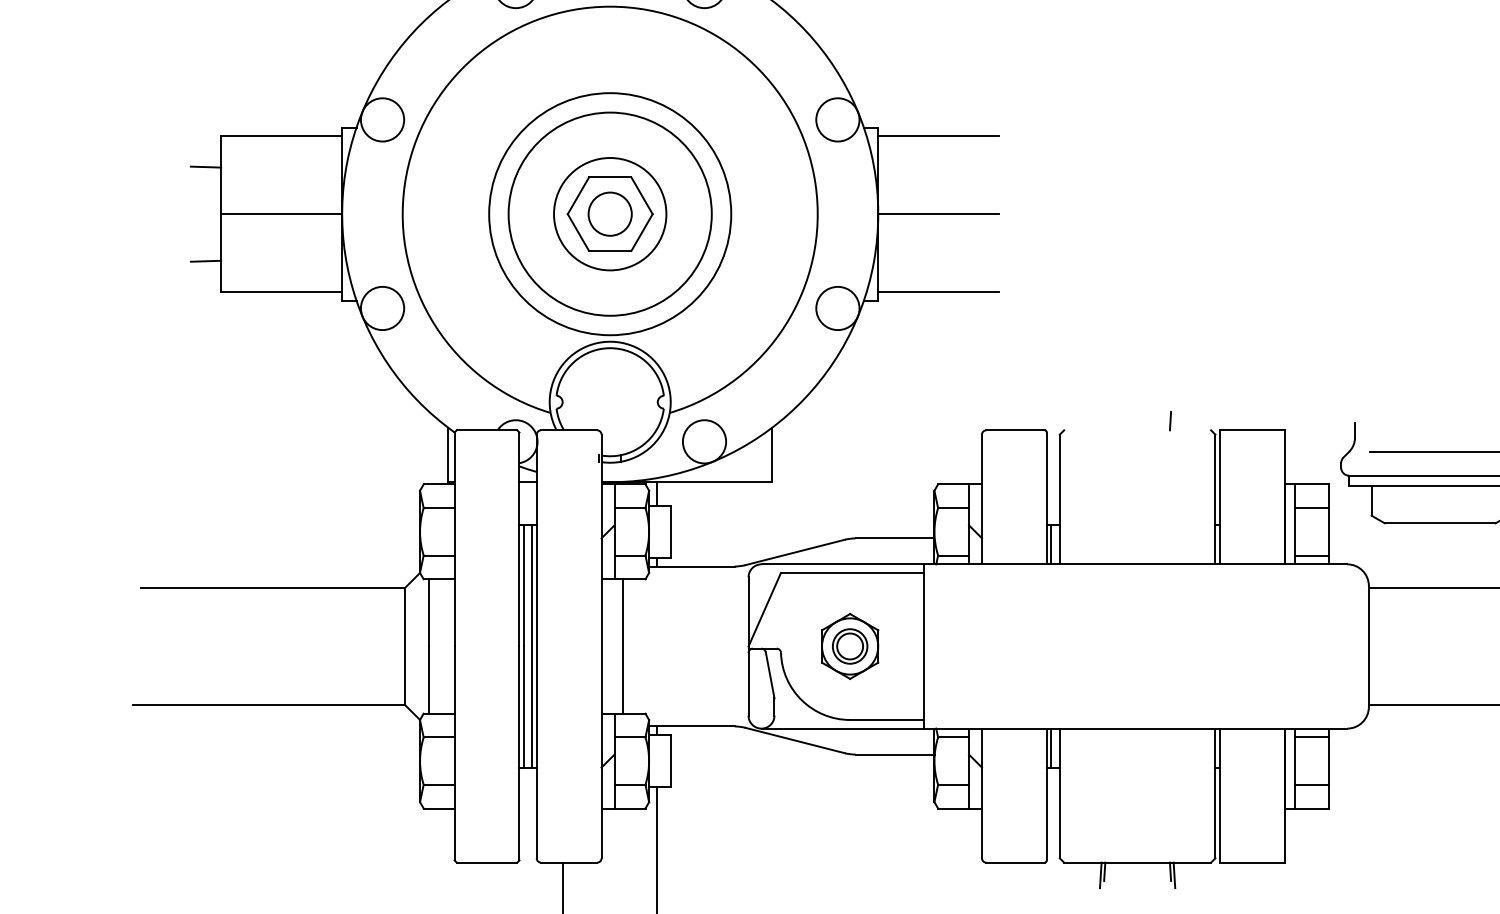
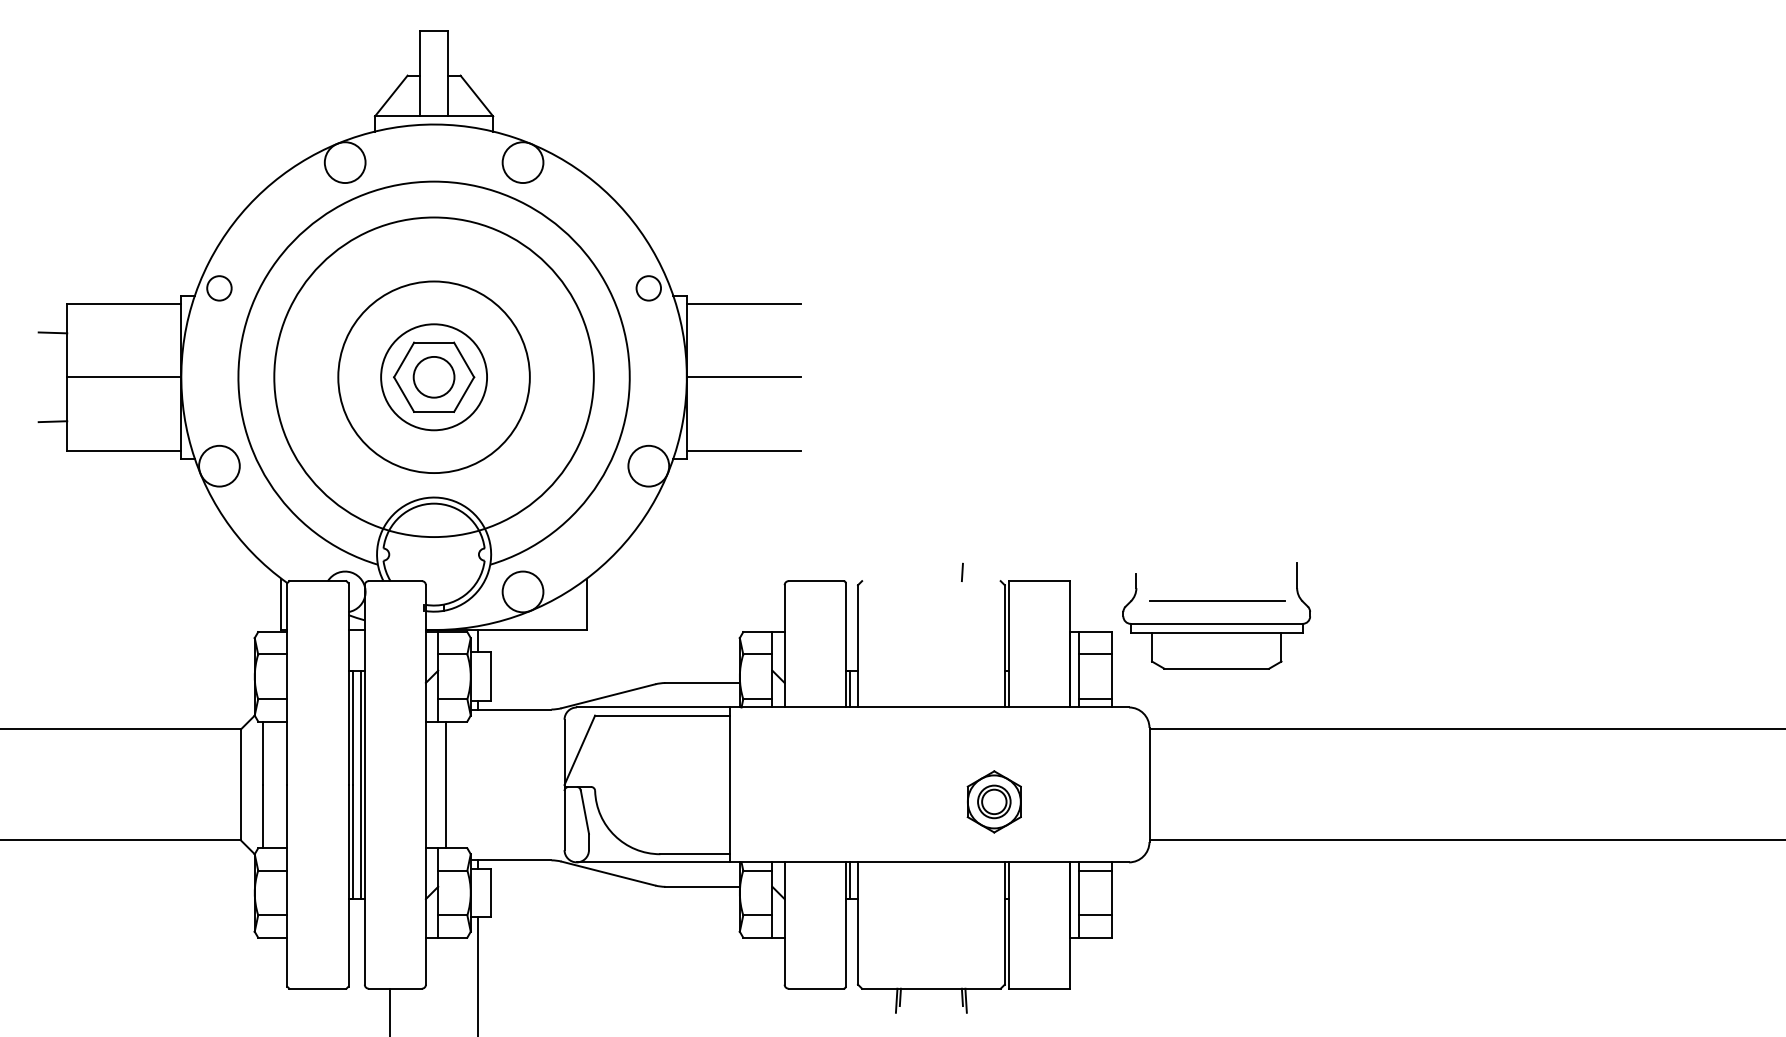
circle: (382, 120) -> (219, 288), size x0.6
circle: (837, 120) -> (648, 288), size x0.6
circle: (609, 214) -> (433, 377), size x1.4
part: (849, 646) -> (993, 801), moved

